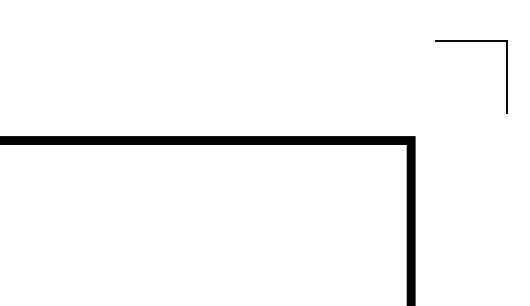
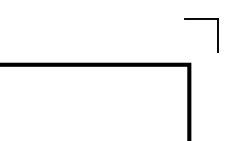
part: (472, 42) -> (201, 19), moved

